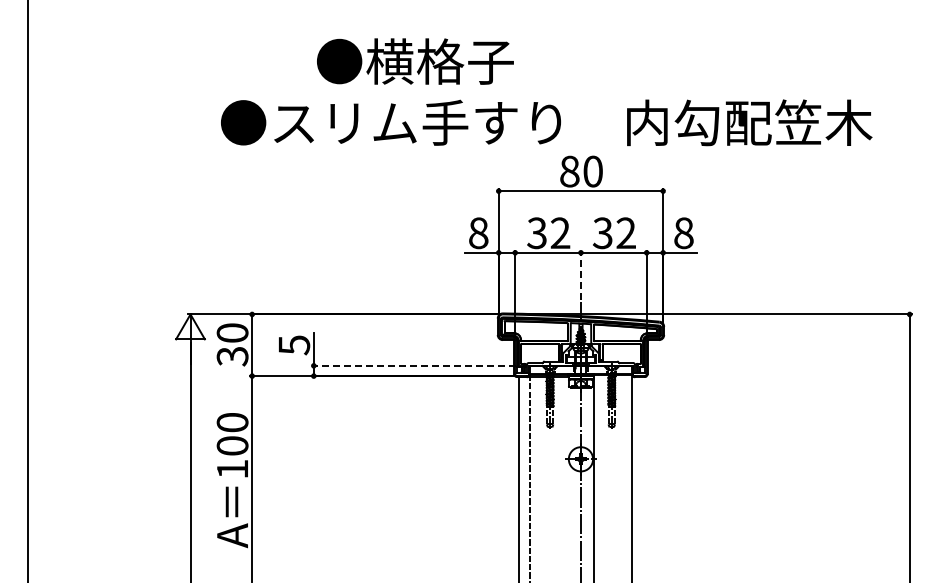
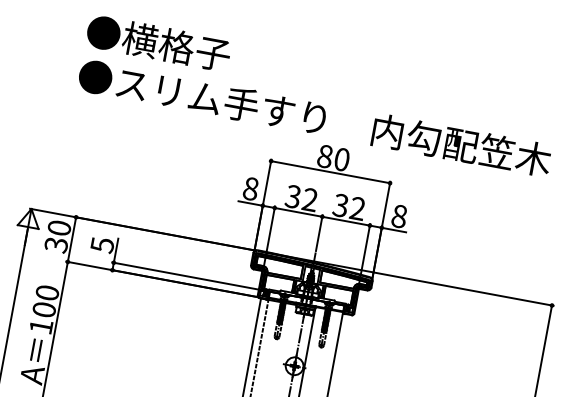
text: (415, 61) -> (158, 43), moved
line: (580, 275) -> (318, 233), dashed -> solid
line: (419, 365) -> (190, 276), dashed -> solid

